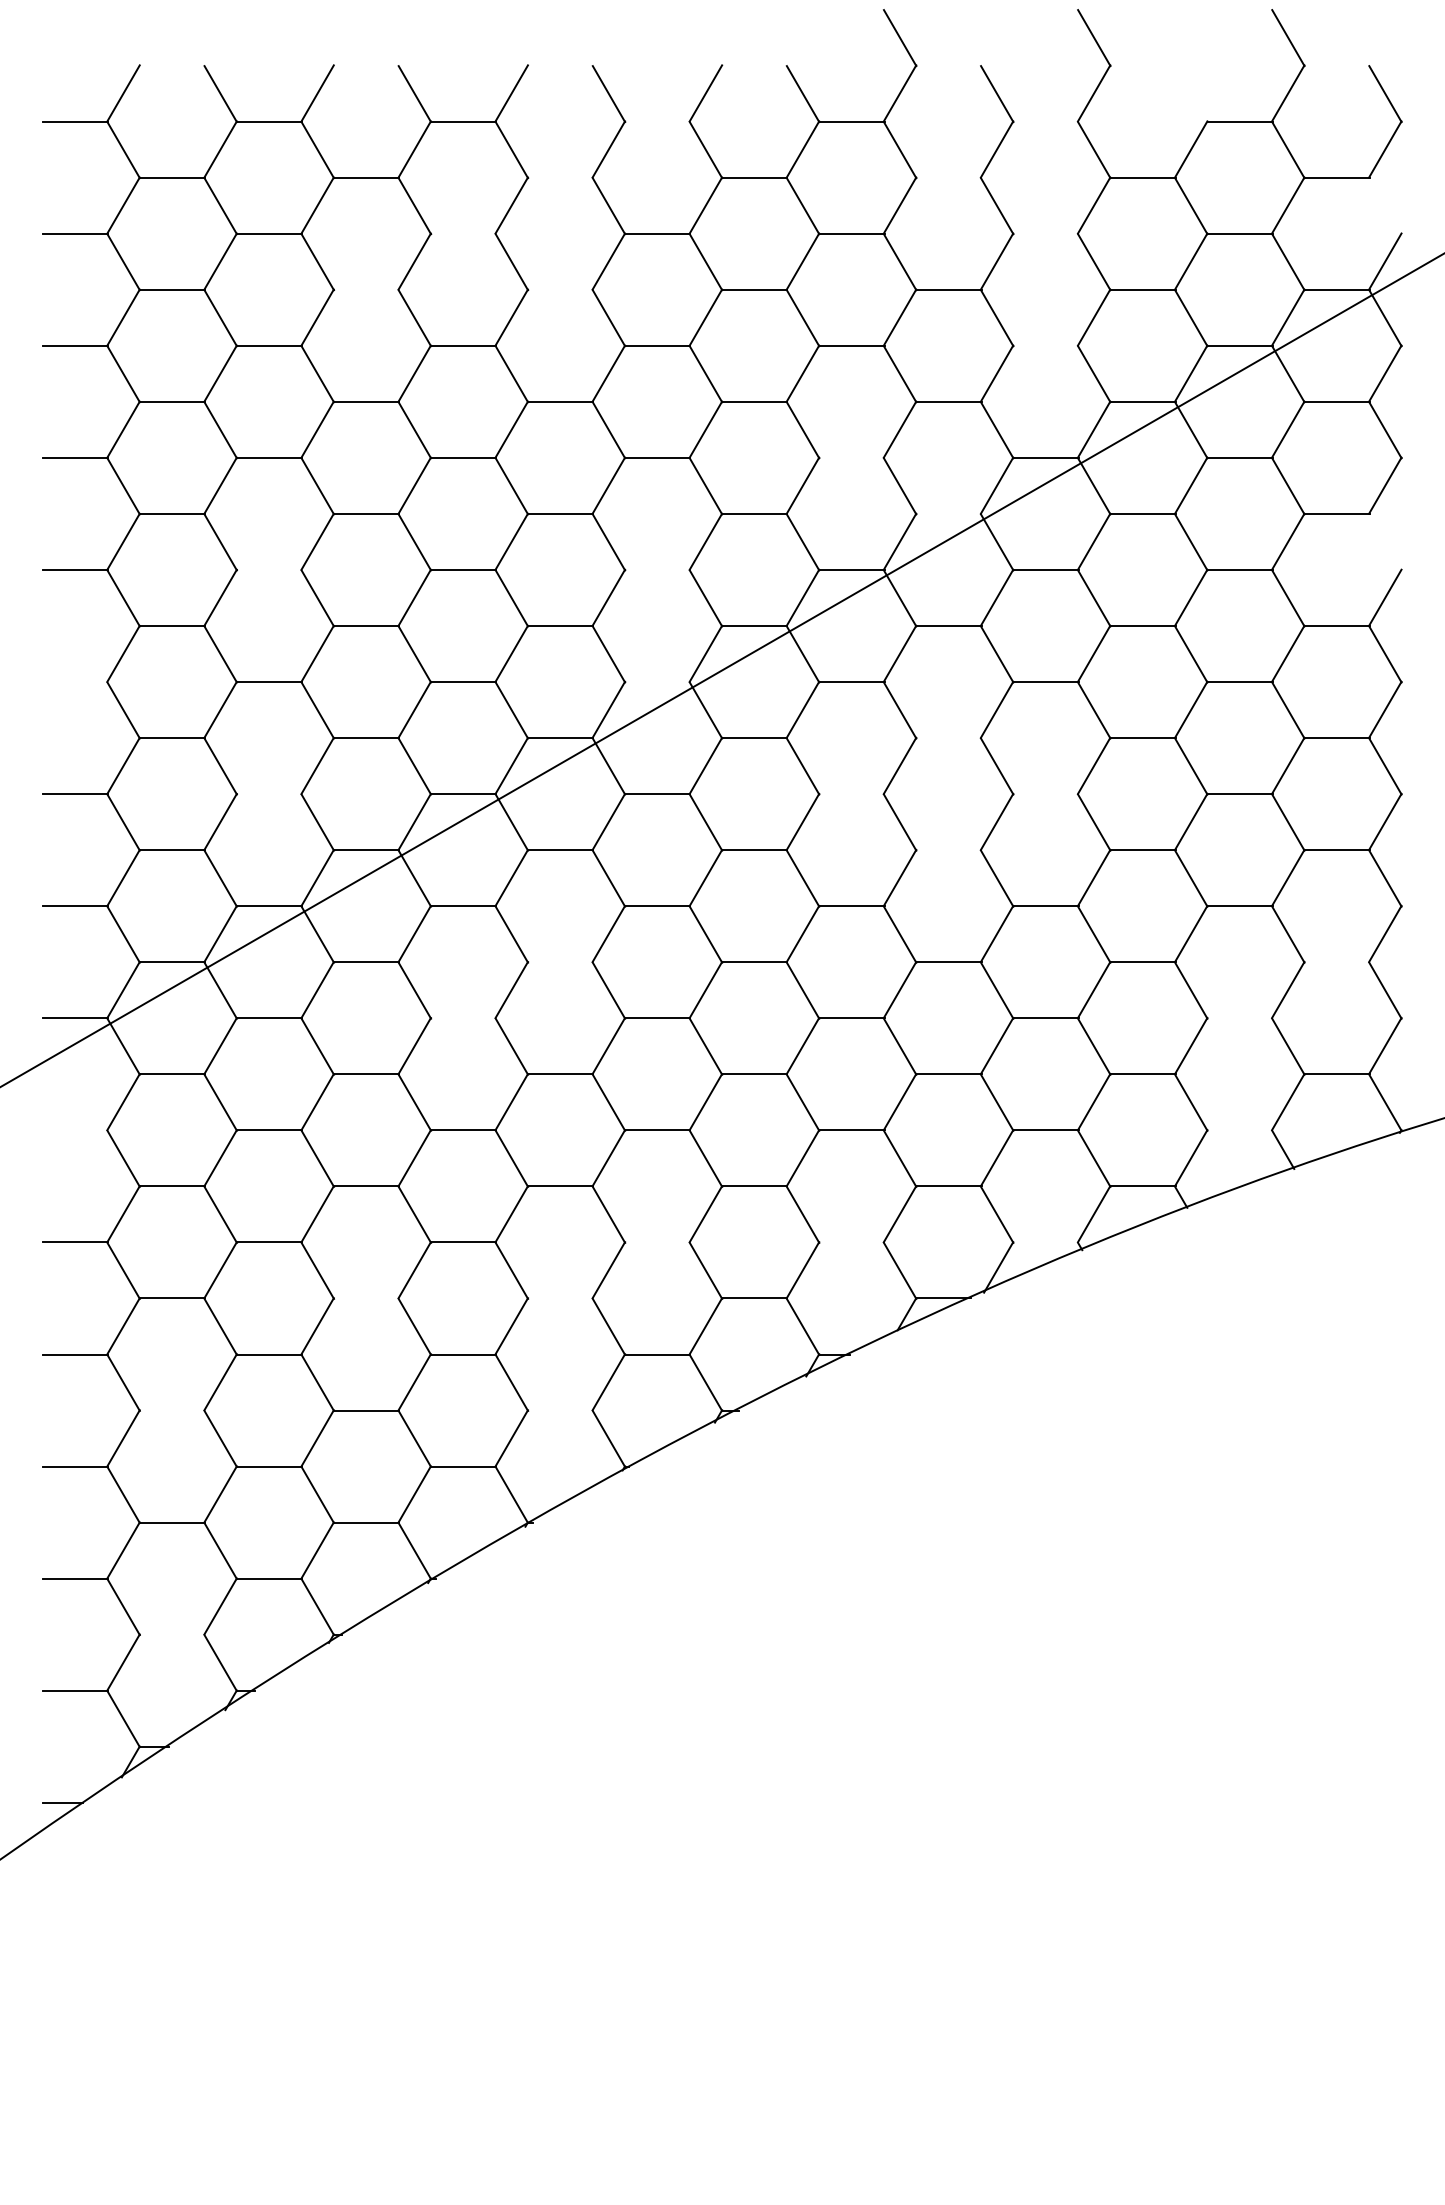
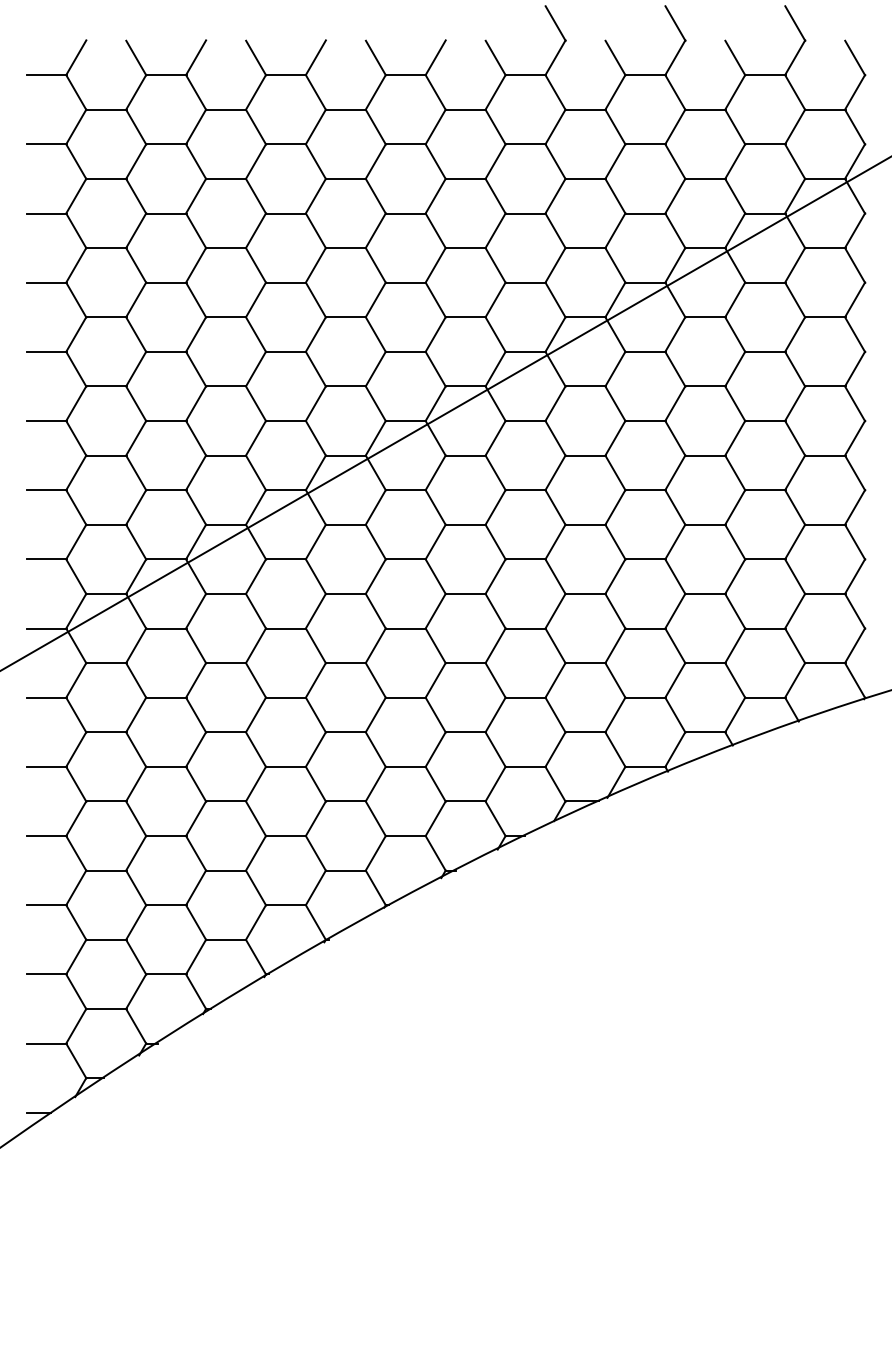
line: (1191, 93) -> (735, 57), added
line: (658, 122) -> (406, 75), added
line: (1045, 122) -> (645, 75), added
line: (561, 177) -> (346, 109), added
line: (948, 177) -> (585, 109), added
line: (1385, 206) -> (855, 127), added
line: (464, 234) -> (286, 144), added
line: (1045, 234) -> (645, 144), added
line: (366, 289) -> (226, 178), added
line: (561, 289) -> (346, 178), added
line: (1045, 345) -> (645, 213), added
line: (852, 457) -> (526, 282), added
line: (948, 514) -> (585, 317), added
line: (1385, 541) -> (855, 334), added
line: (269, 569) -> (166, 351), added
line: (658, 569) -> (406, 351), added
line: (75, 682) -> (46, 421), added
line: (658, 682) -> (406, 421), added
line: (948, 737) -> (585, 455), added
line: (269, 794) -> (166, 490), added
line: (852, 794) -> (526, 490), added
line: (1045, 794) -> (645, 490), added
line: (948, 849) -> (585, 524), added
line: (561, 961) -> (346, 593), added
line: (1337, 961) -> (825, 593), added
line: (464, 1018) -> (286, 628), added
line: (1240, 1018) -> (765, 628), added
line: (75, 1130) -> (46, 697), added
line: (1240, 1130) -> (765, 697), added
line: (658, 1241) -> (406, 766), added
line: (852, 1241) -> (526, 766), added
line: (1045, 1241) -> (645, 766), added
line: (366, 1298) -> (226, 801), added
line: (561, 1298) -> (346, 801), added
line: (172, 1410) -> (106, 870), added
line: (561, 1410) -> (346, 870), added
line: (172, 1633) -> (106, 1008), added

